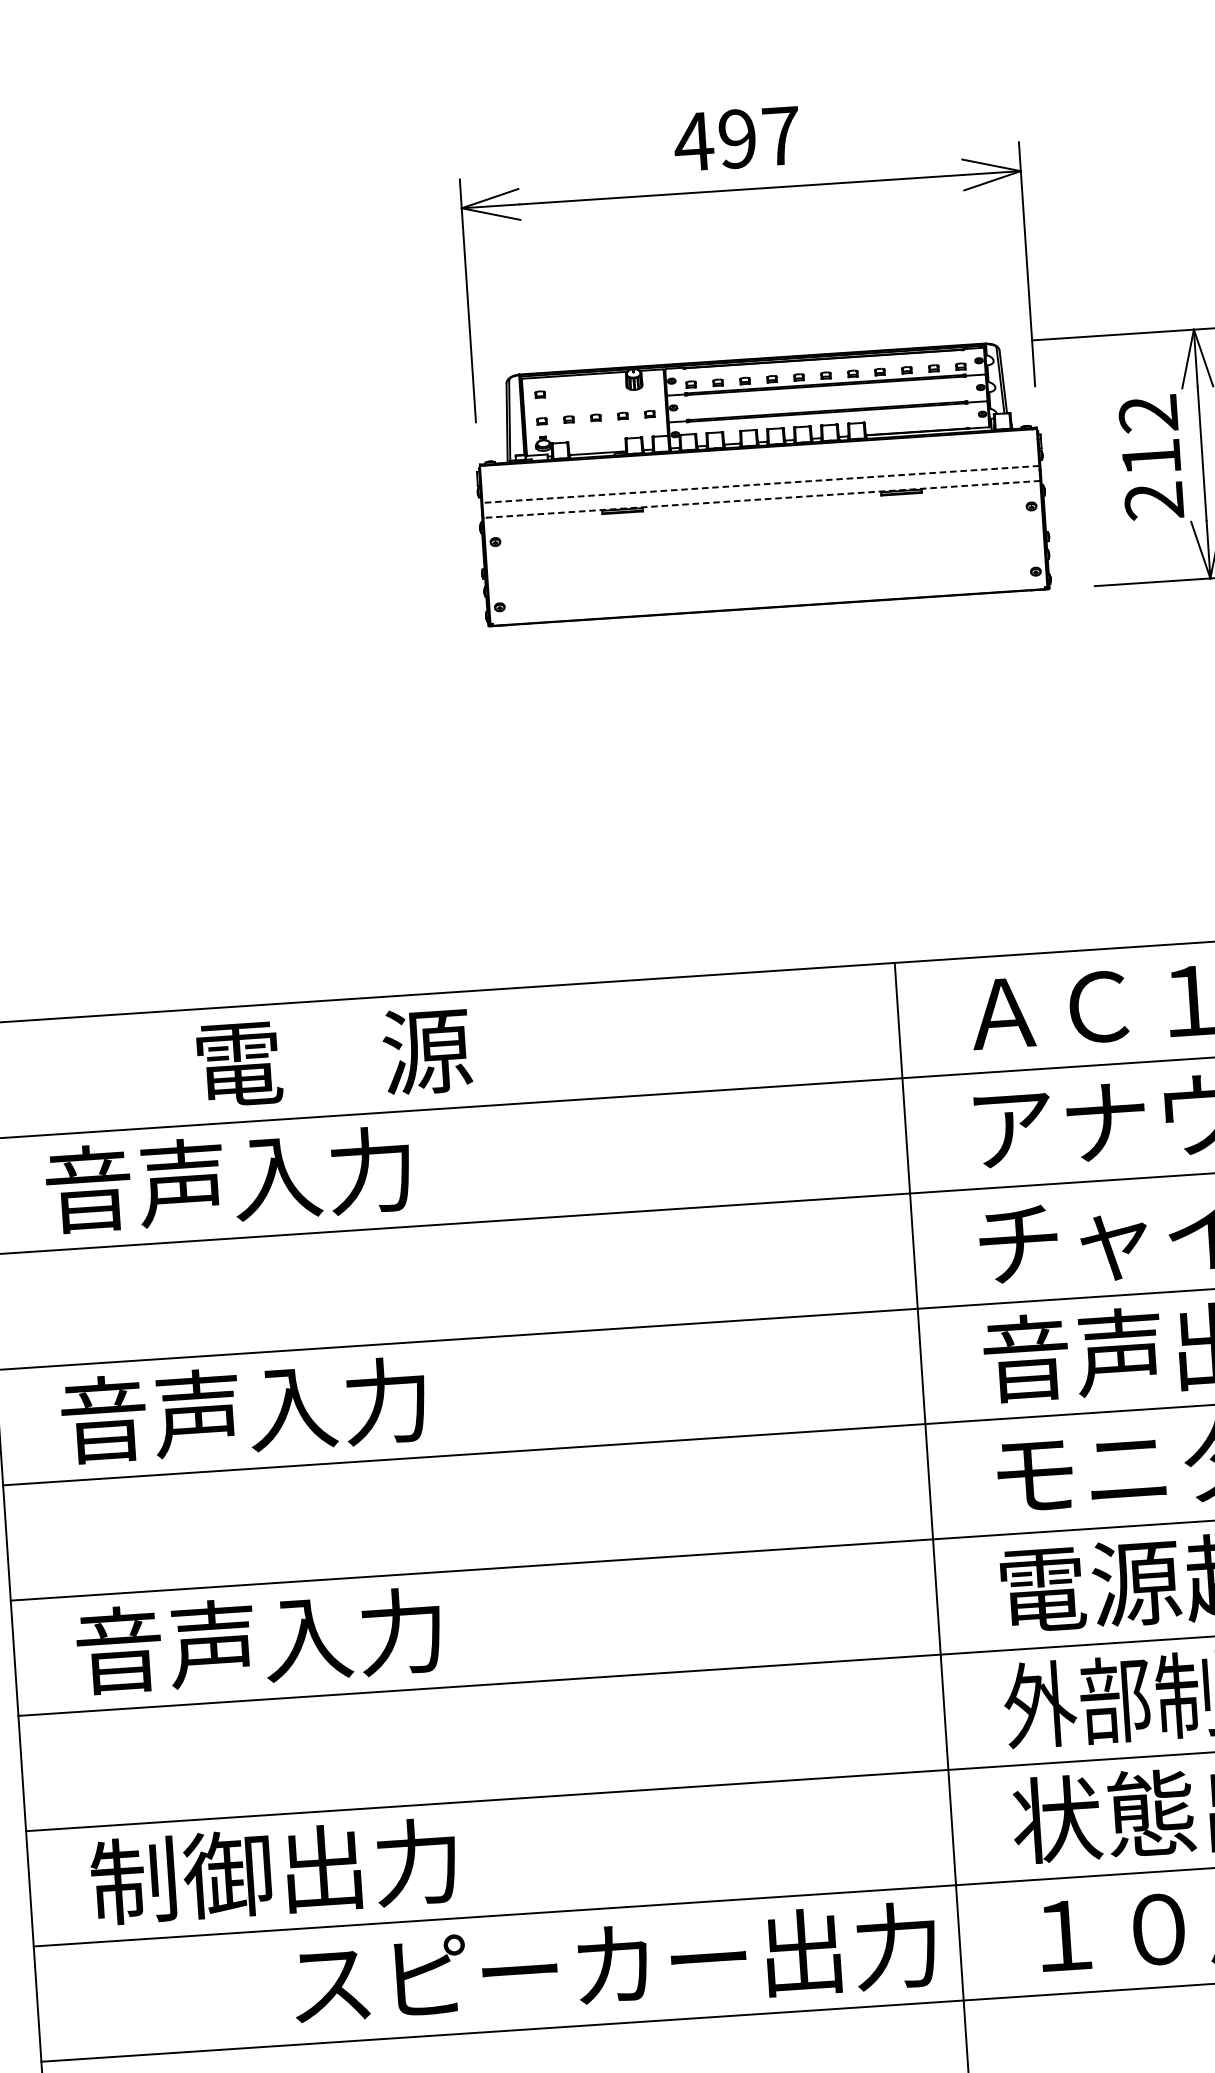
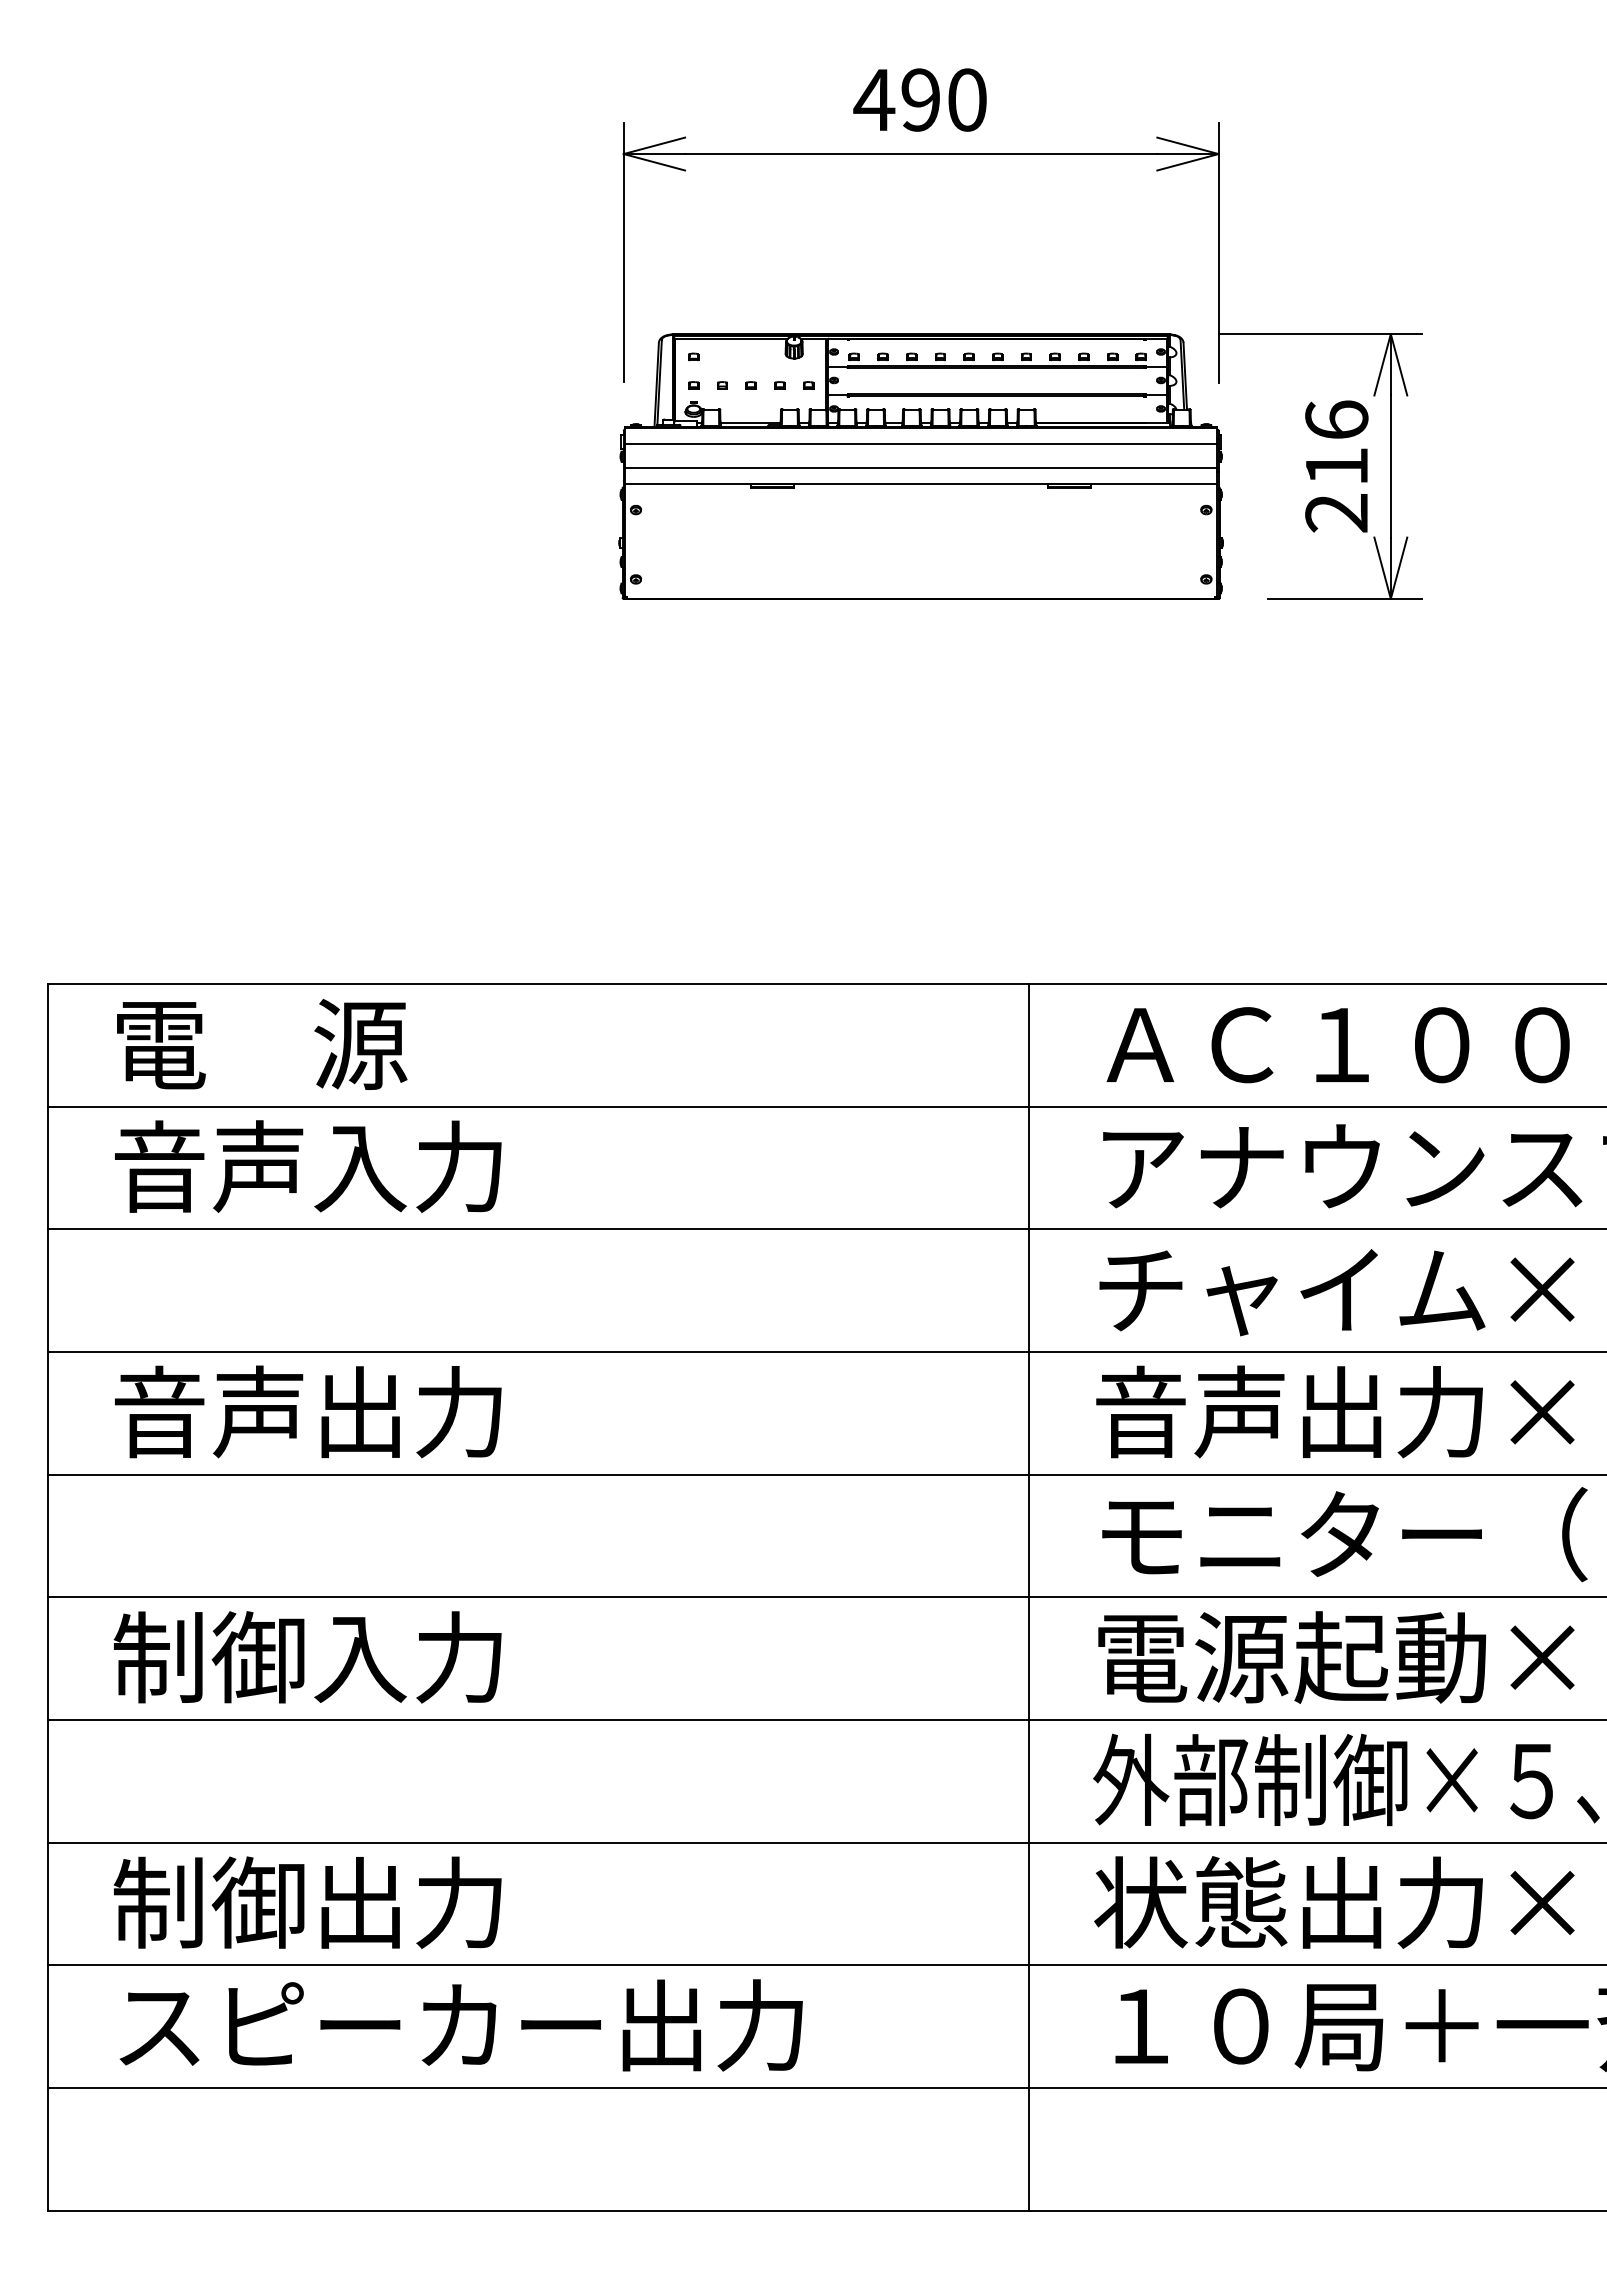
text: (781, 135) -> (967, 99), 497 -> 490
text: (1148, 413) -> (1336, 419), 212 -> 216
line: (758, 462) -> (920, 444), added
line: (760, 484) -> (920, 467), dashed -> solid
line: (761, 499) -> (920, 483), dashed -> solid
text: (334, 1057) -> (262, 1044), moved
text: (292, 1407) -> (360, 1412), 音声入力 -> 音声出力
text: (165, 1646) -> (208, 1656), 音声入力 -> 制御入力
text: (614, 1964) -> (460, 2025), moved

